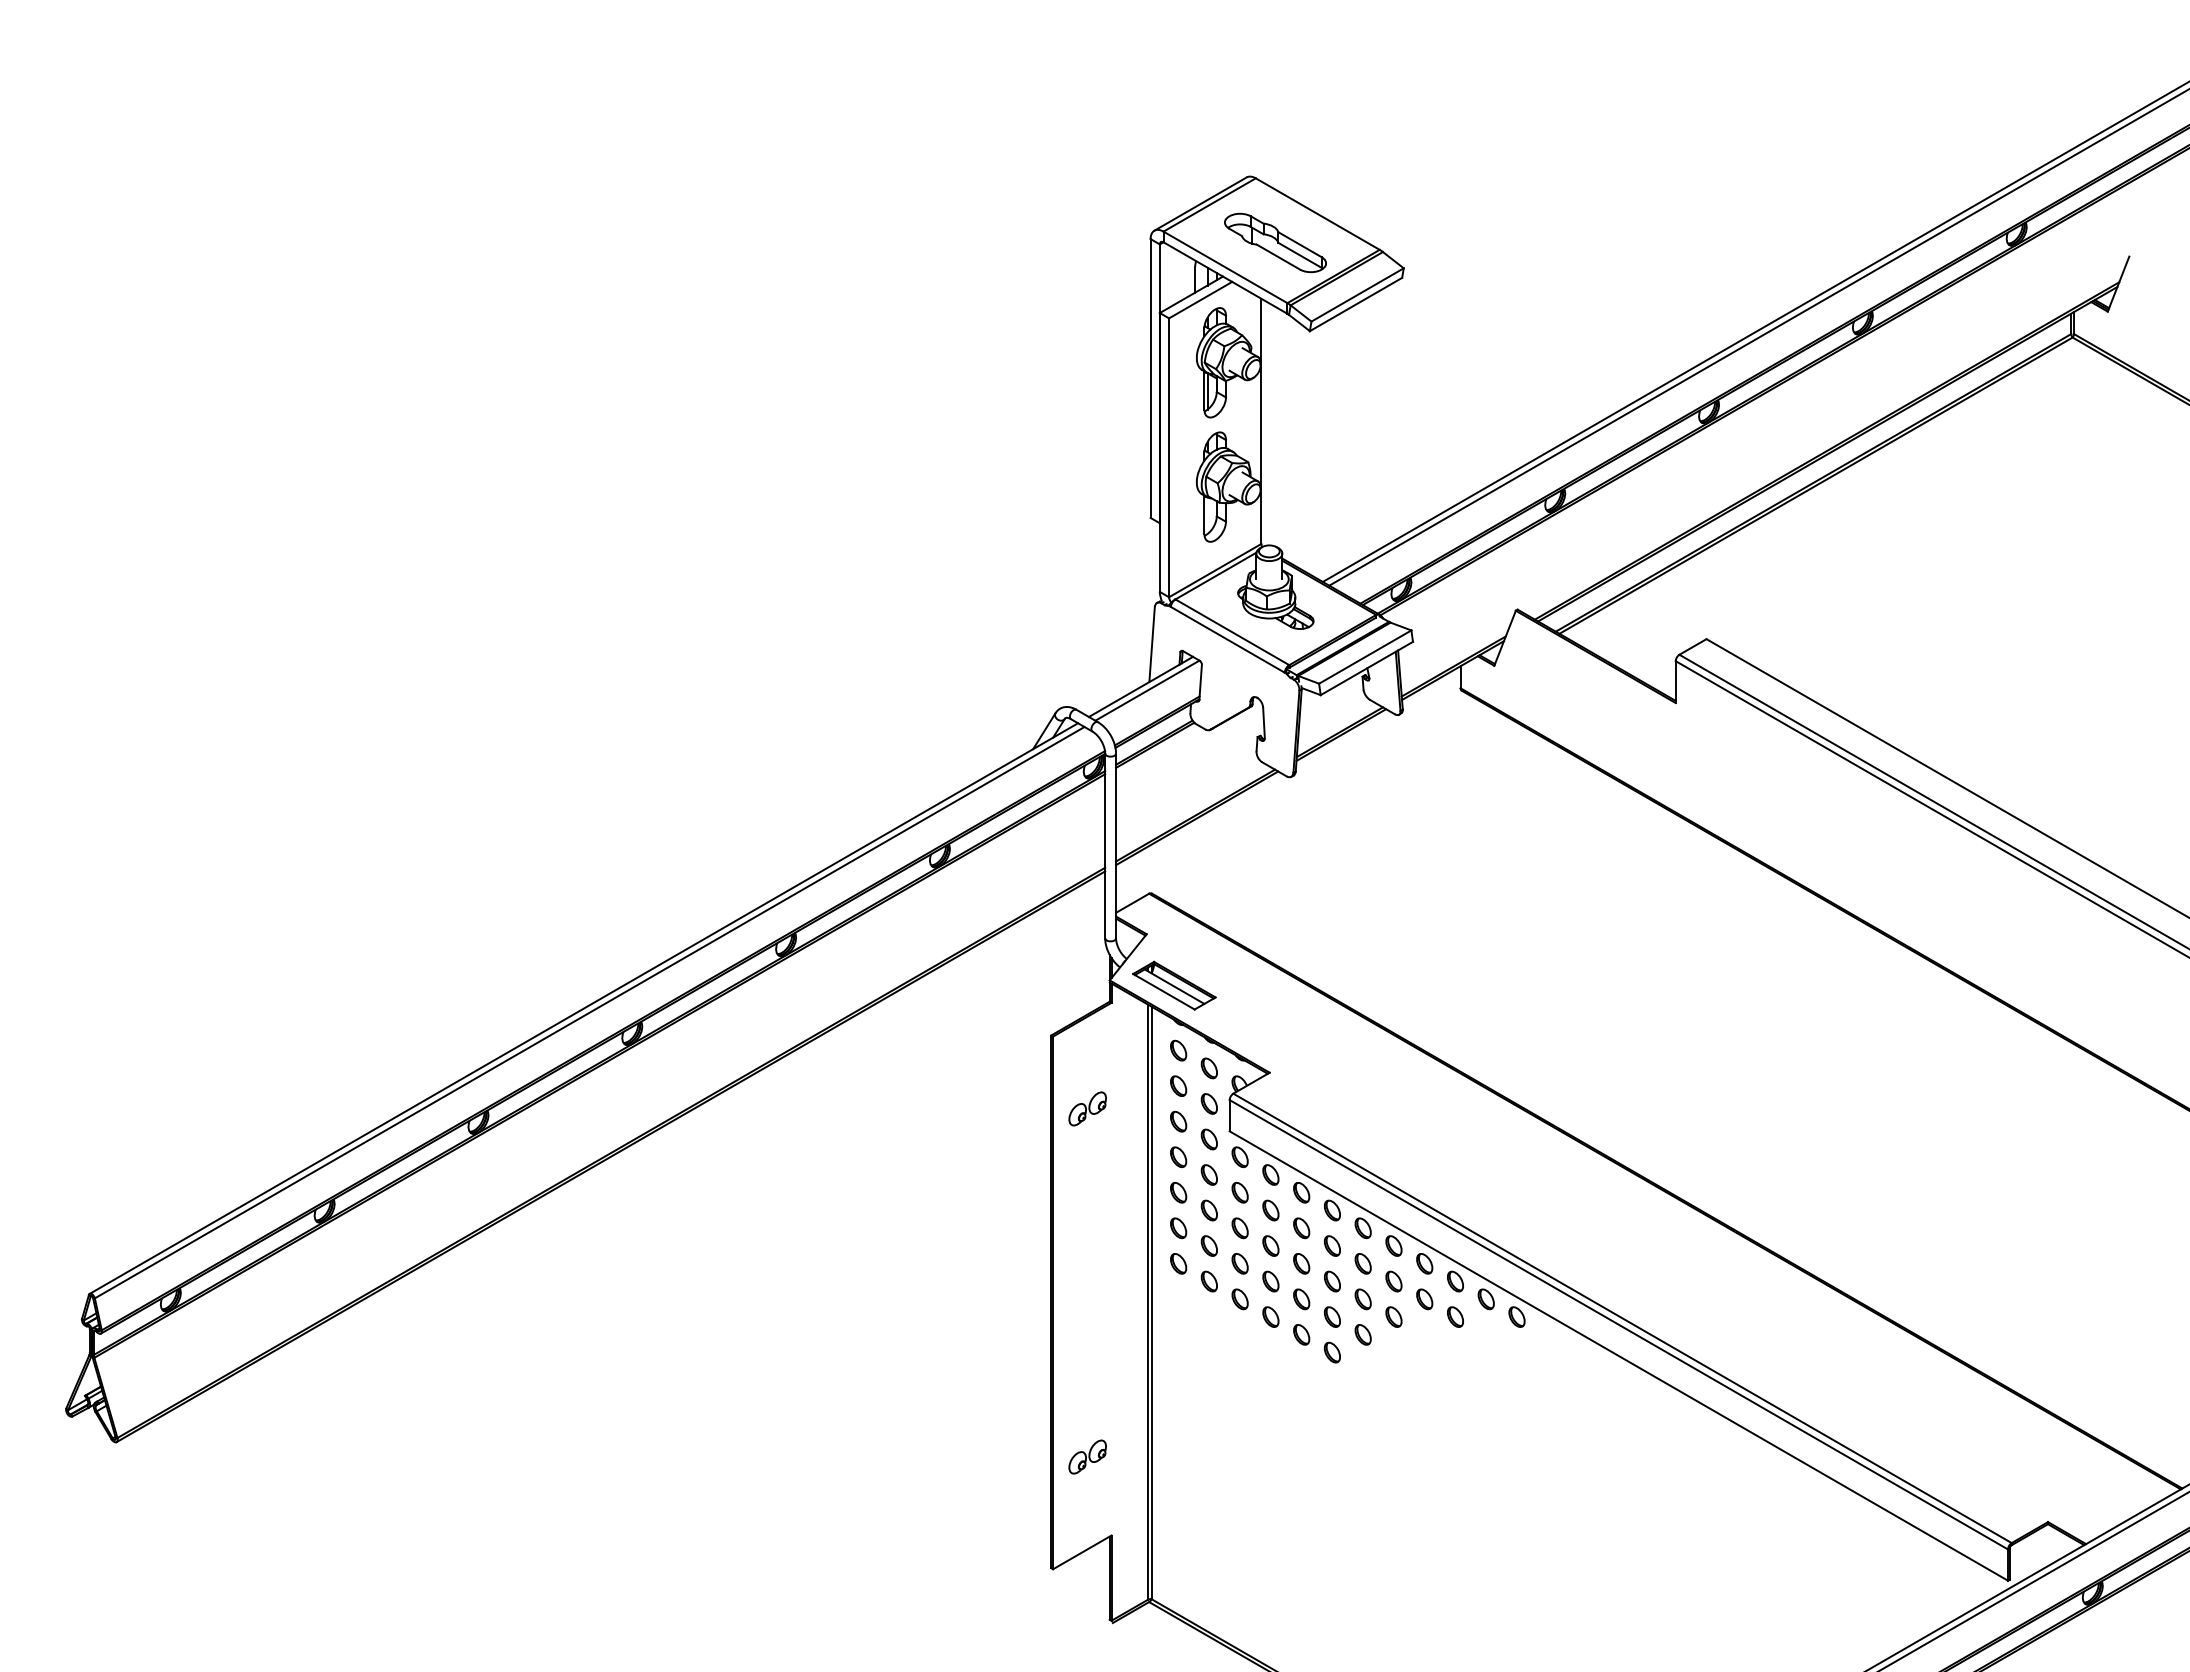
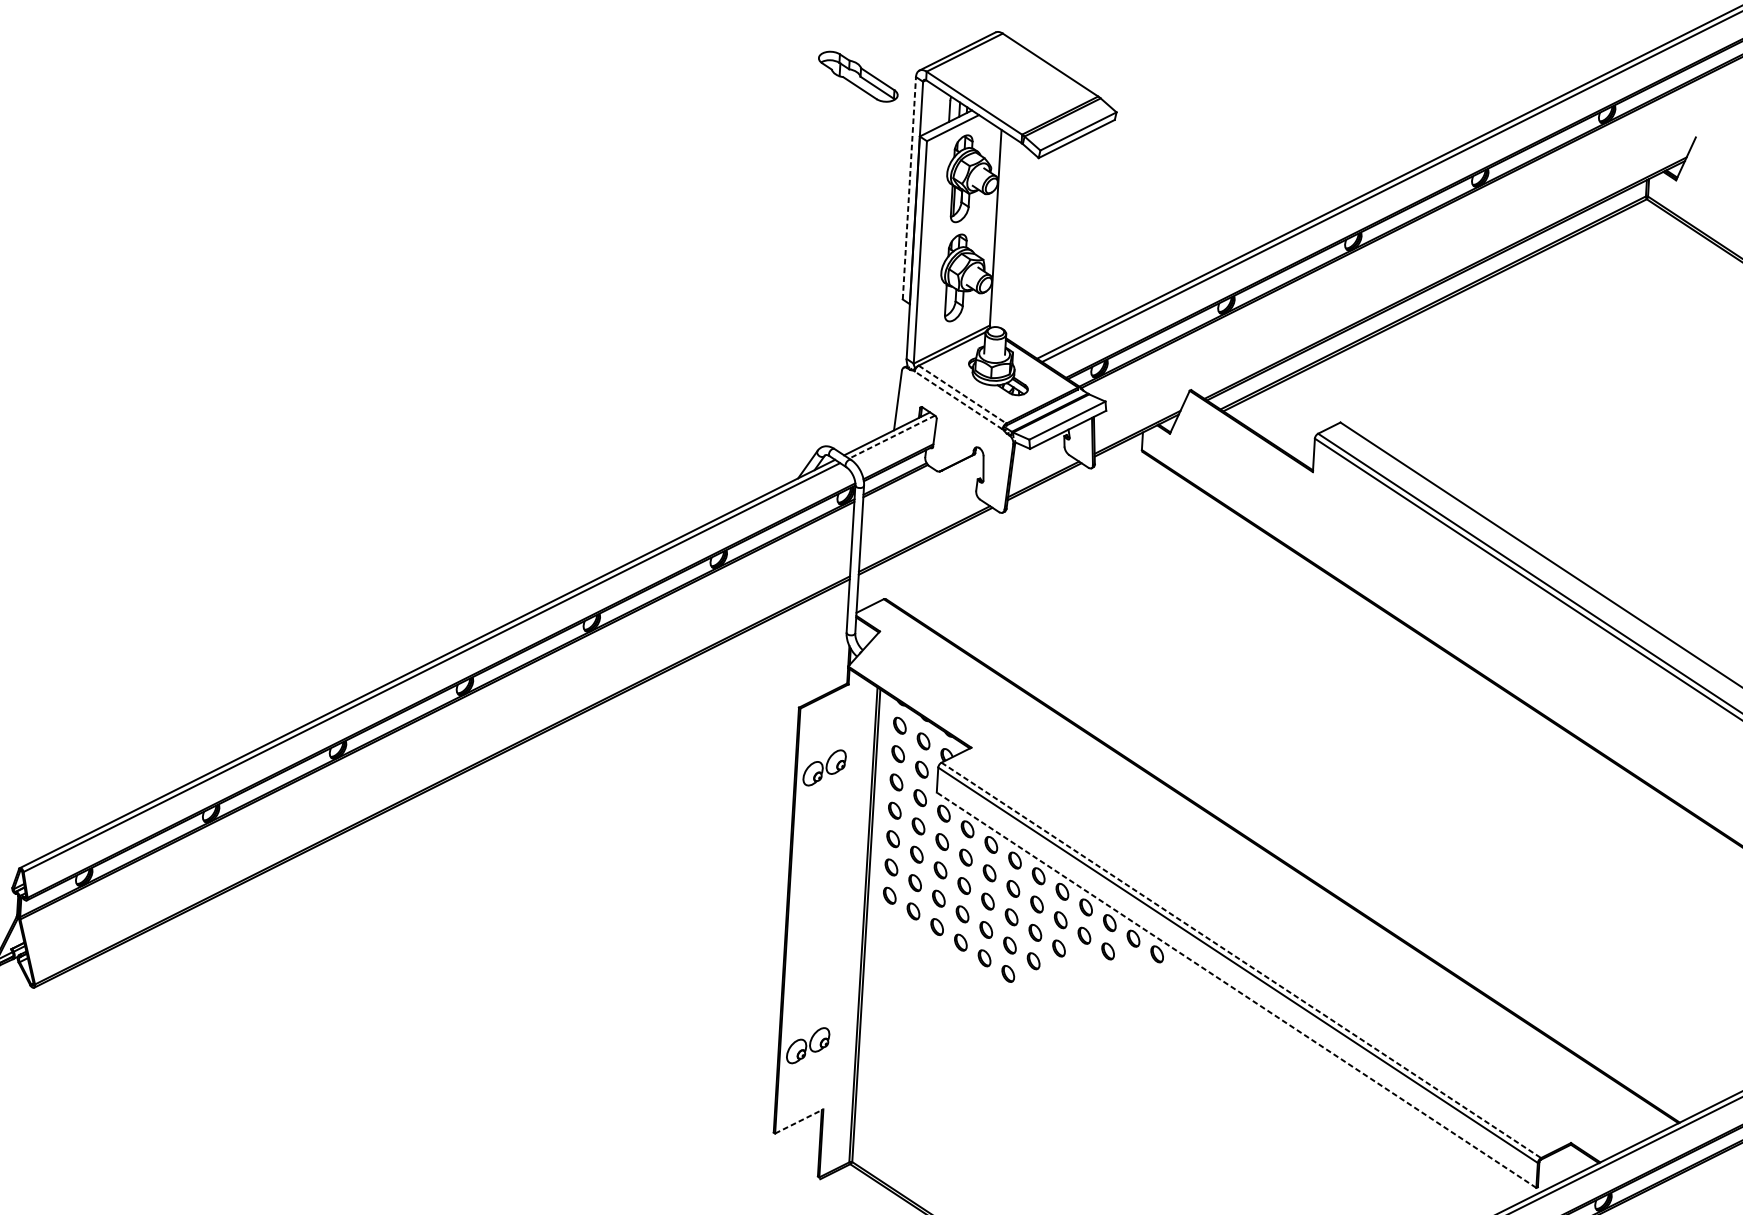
part: (1275, 242) -> (858, 76), moved
line: (1150, 378) -> (909, 188), solid -> dashed
line: (1232, 632) -> (962, 394), solid -> dashed
line: (1227, 639) -> (958, 400), solid -> dashed
line: (1147, 690) -> (892, 437), solid -> dashed
part: (1174, 985) -> (899, 673), removed
part: (1087, 1108) -> (824, 767), size x1.4
line: (1622, 1318) -> (1241, 960), solid -> dashed
line: (1618, 1355) -> (1236, 989), solid -> dashed
part: (1087, 1456) -> (807, 1045), size x1.4
line: (1082, 1552) -> (799, 1121), solid -> dashed

